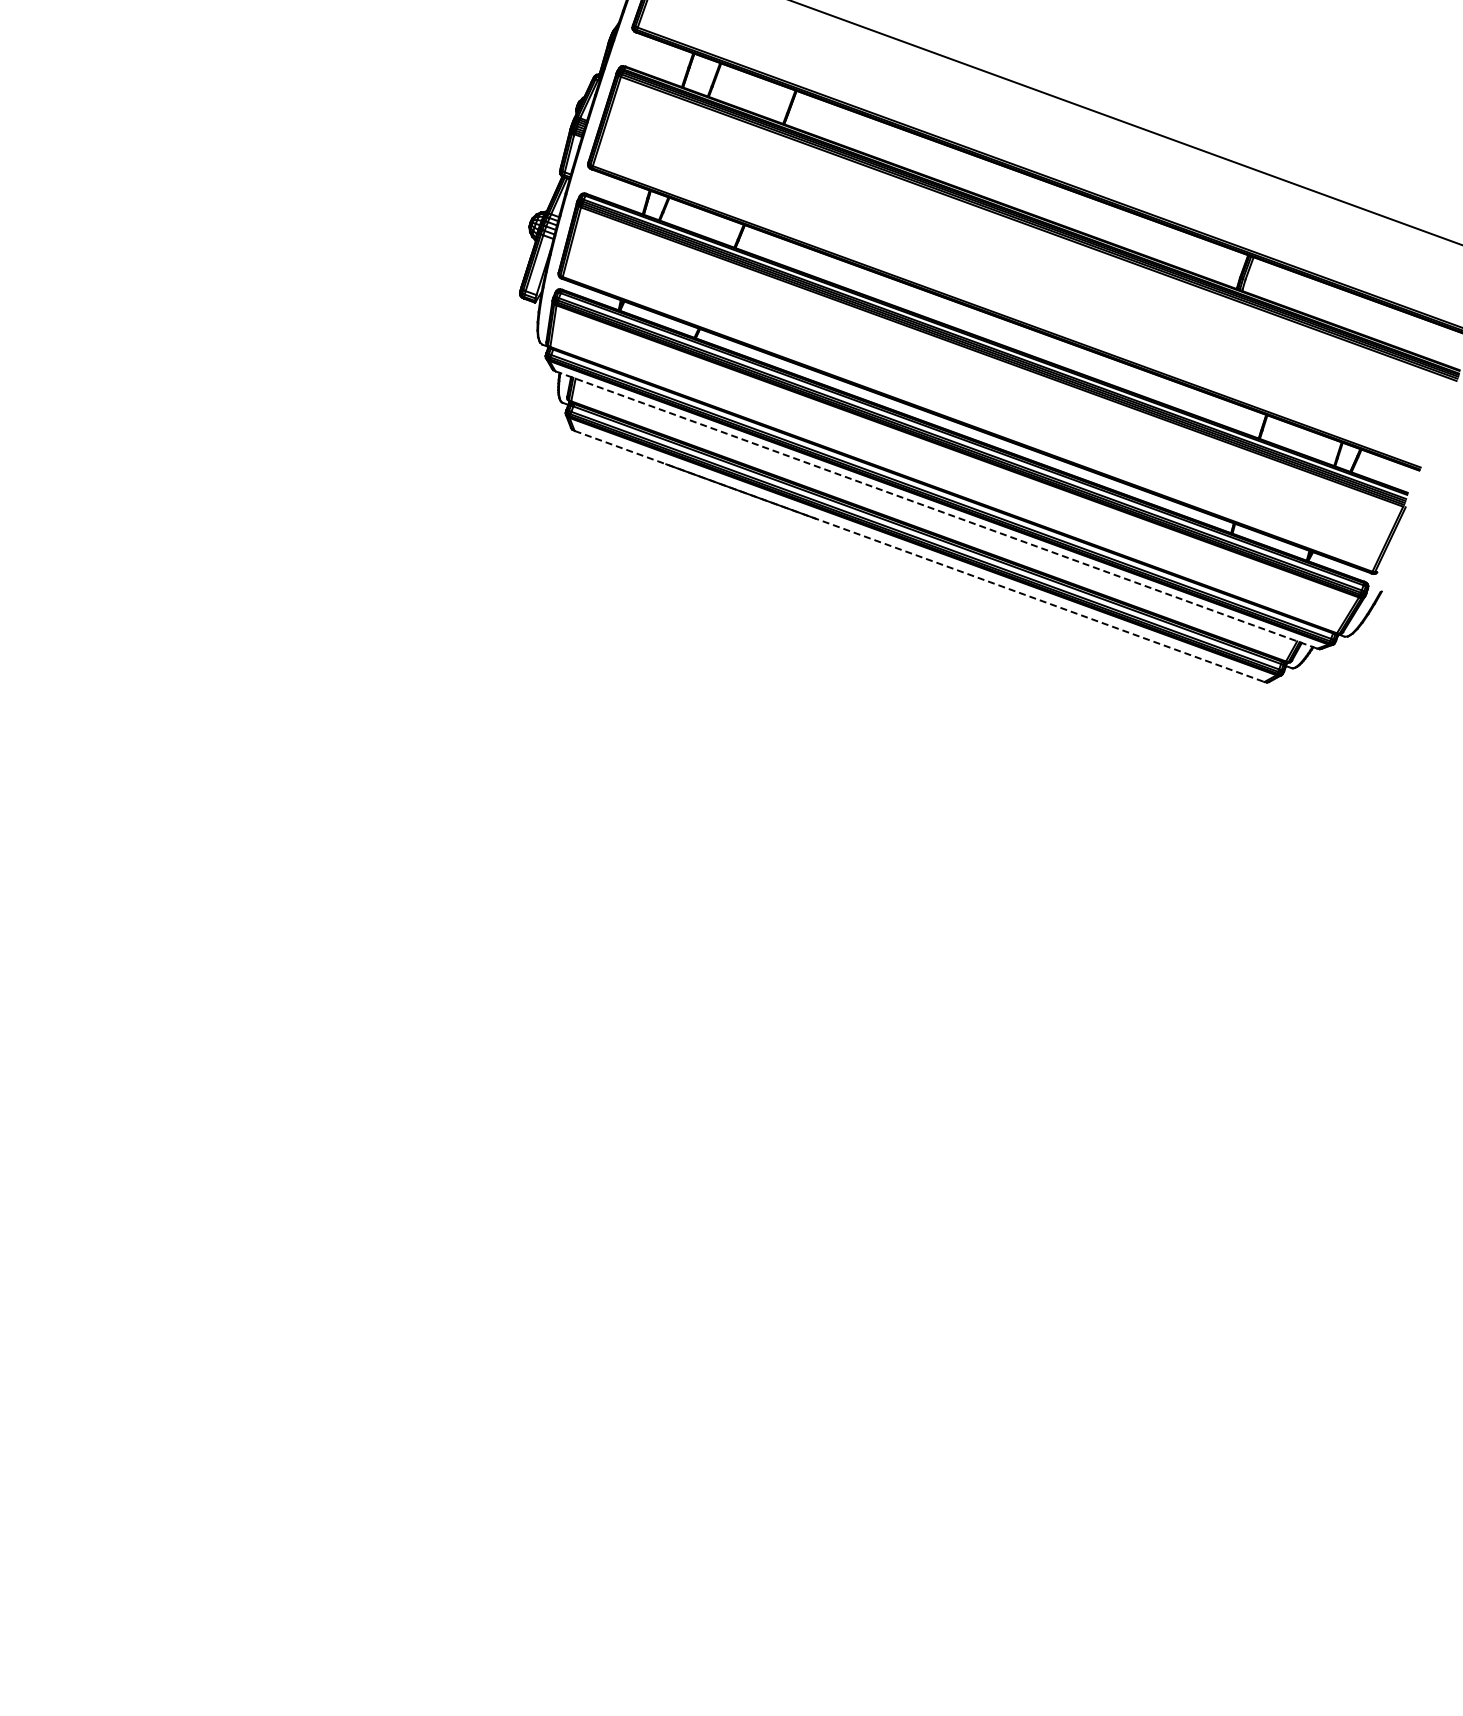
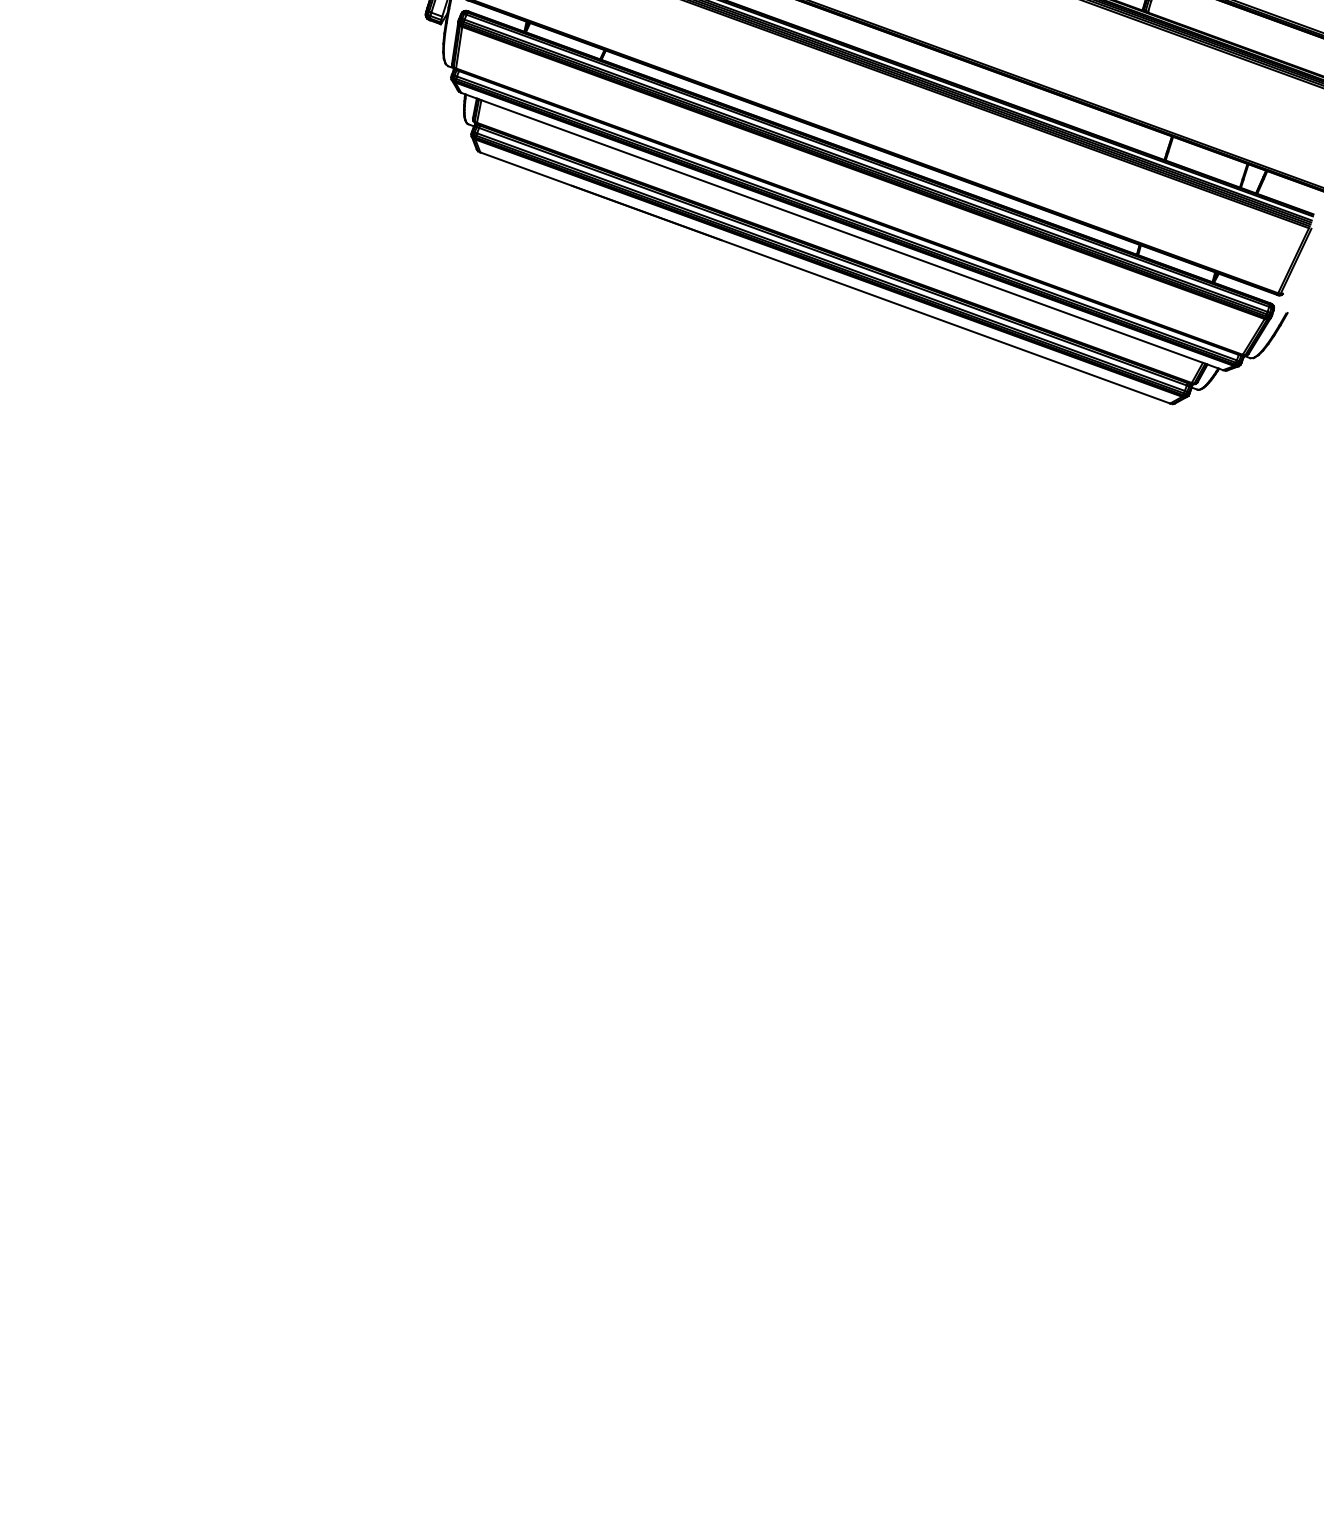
line: (936, 510) -> (842, 232), dashed -> solid
line: (920, 556) -> (826, 278), dashed -> solid

